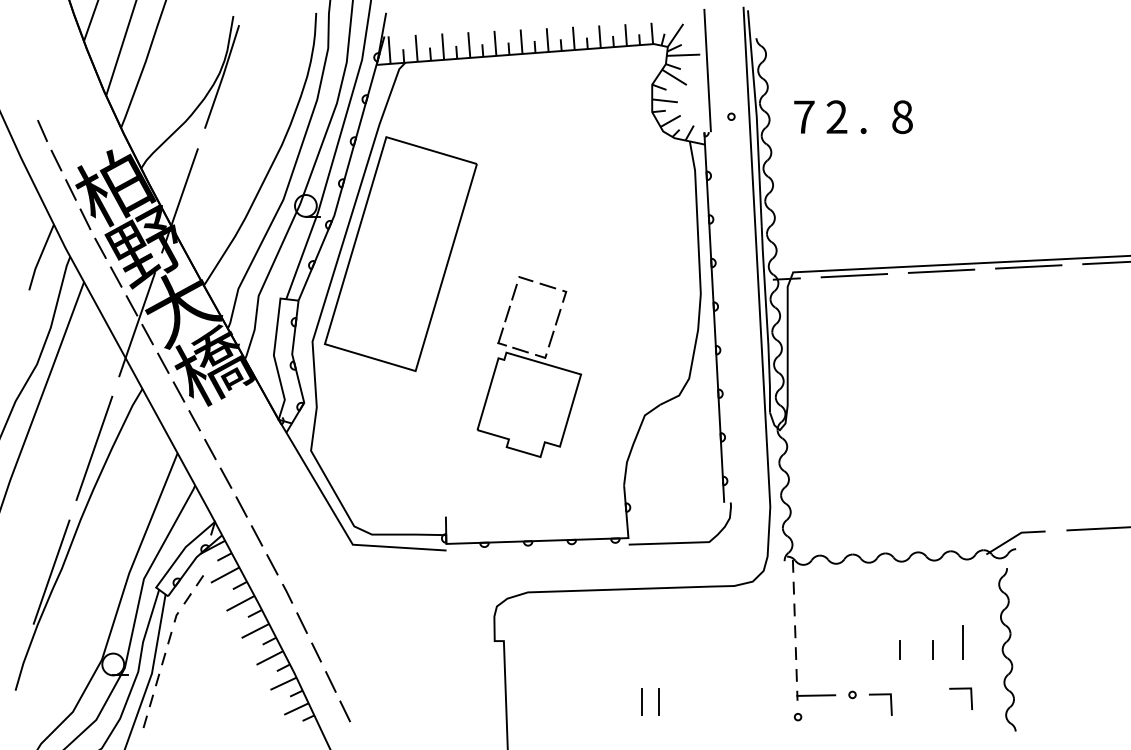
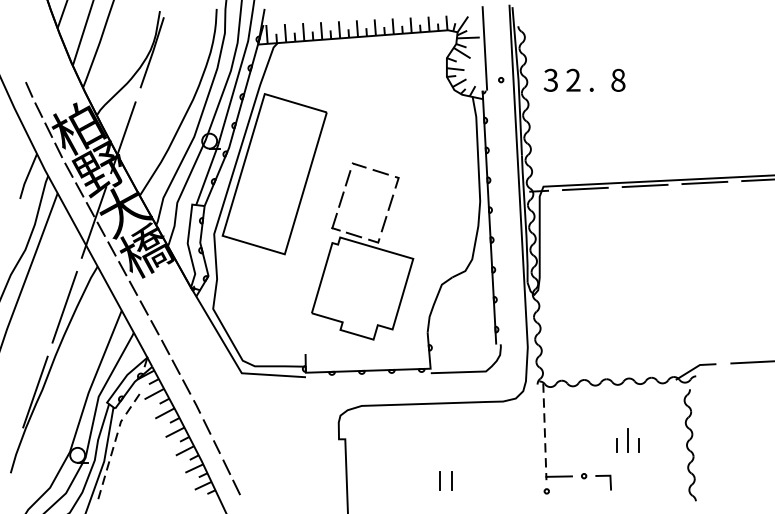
text: (803, 115) -> (550, 79), 7 -> 3
part: (529, 366) -> (362, 251), size x1.43
line: (962, 642) -> (627, 440), moved
line: (961, 689) -> (658, 472), removed

